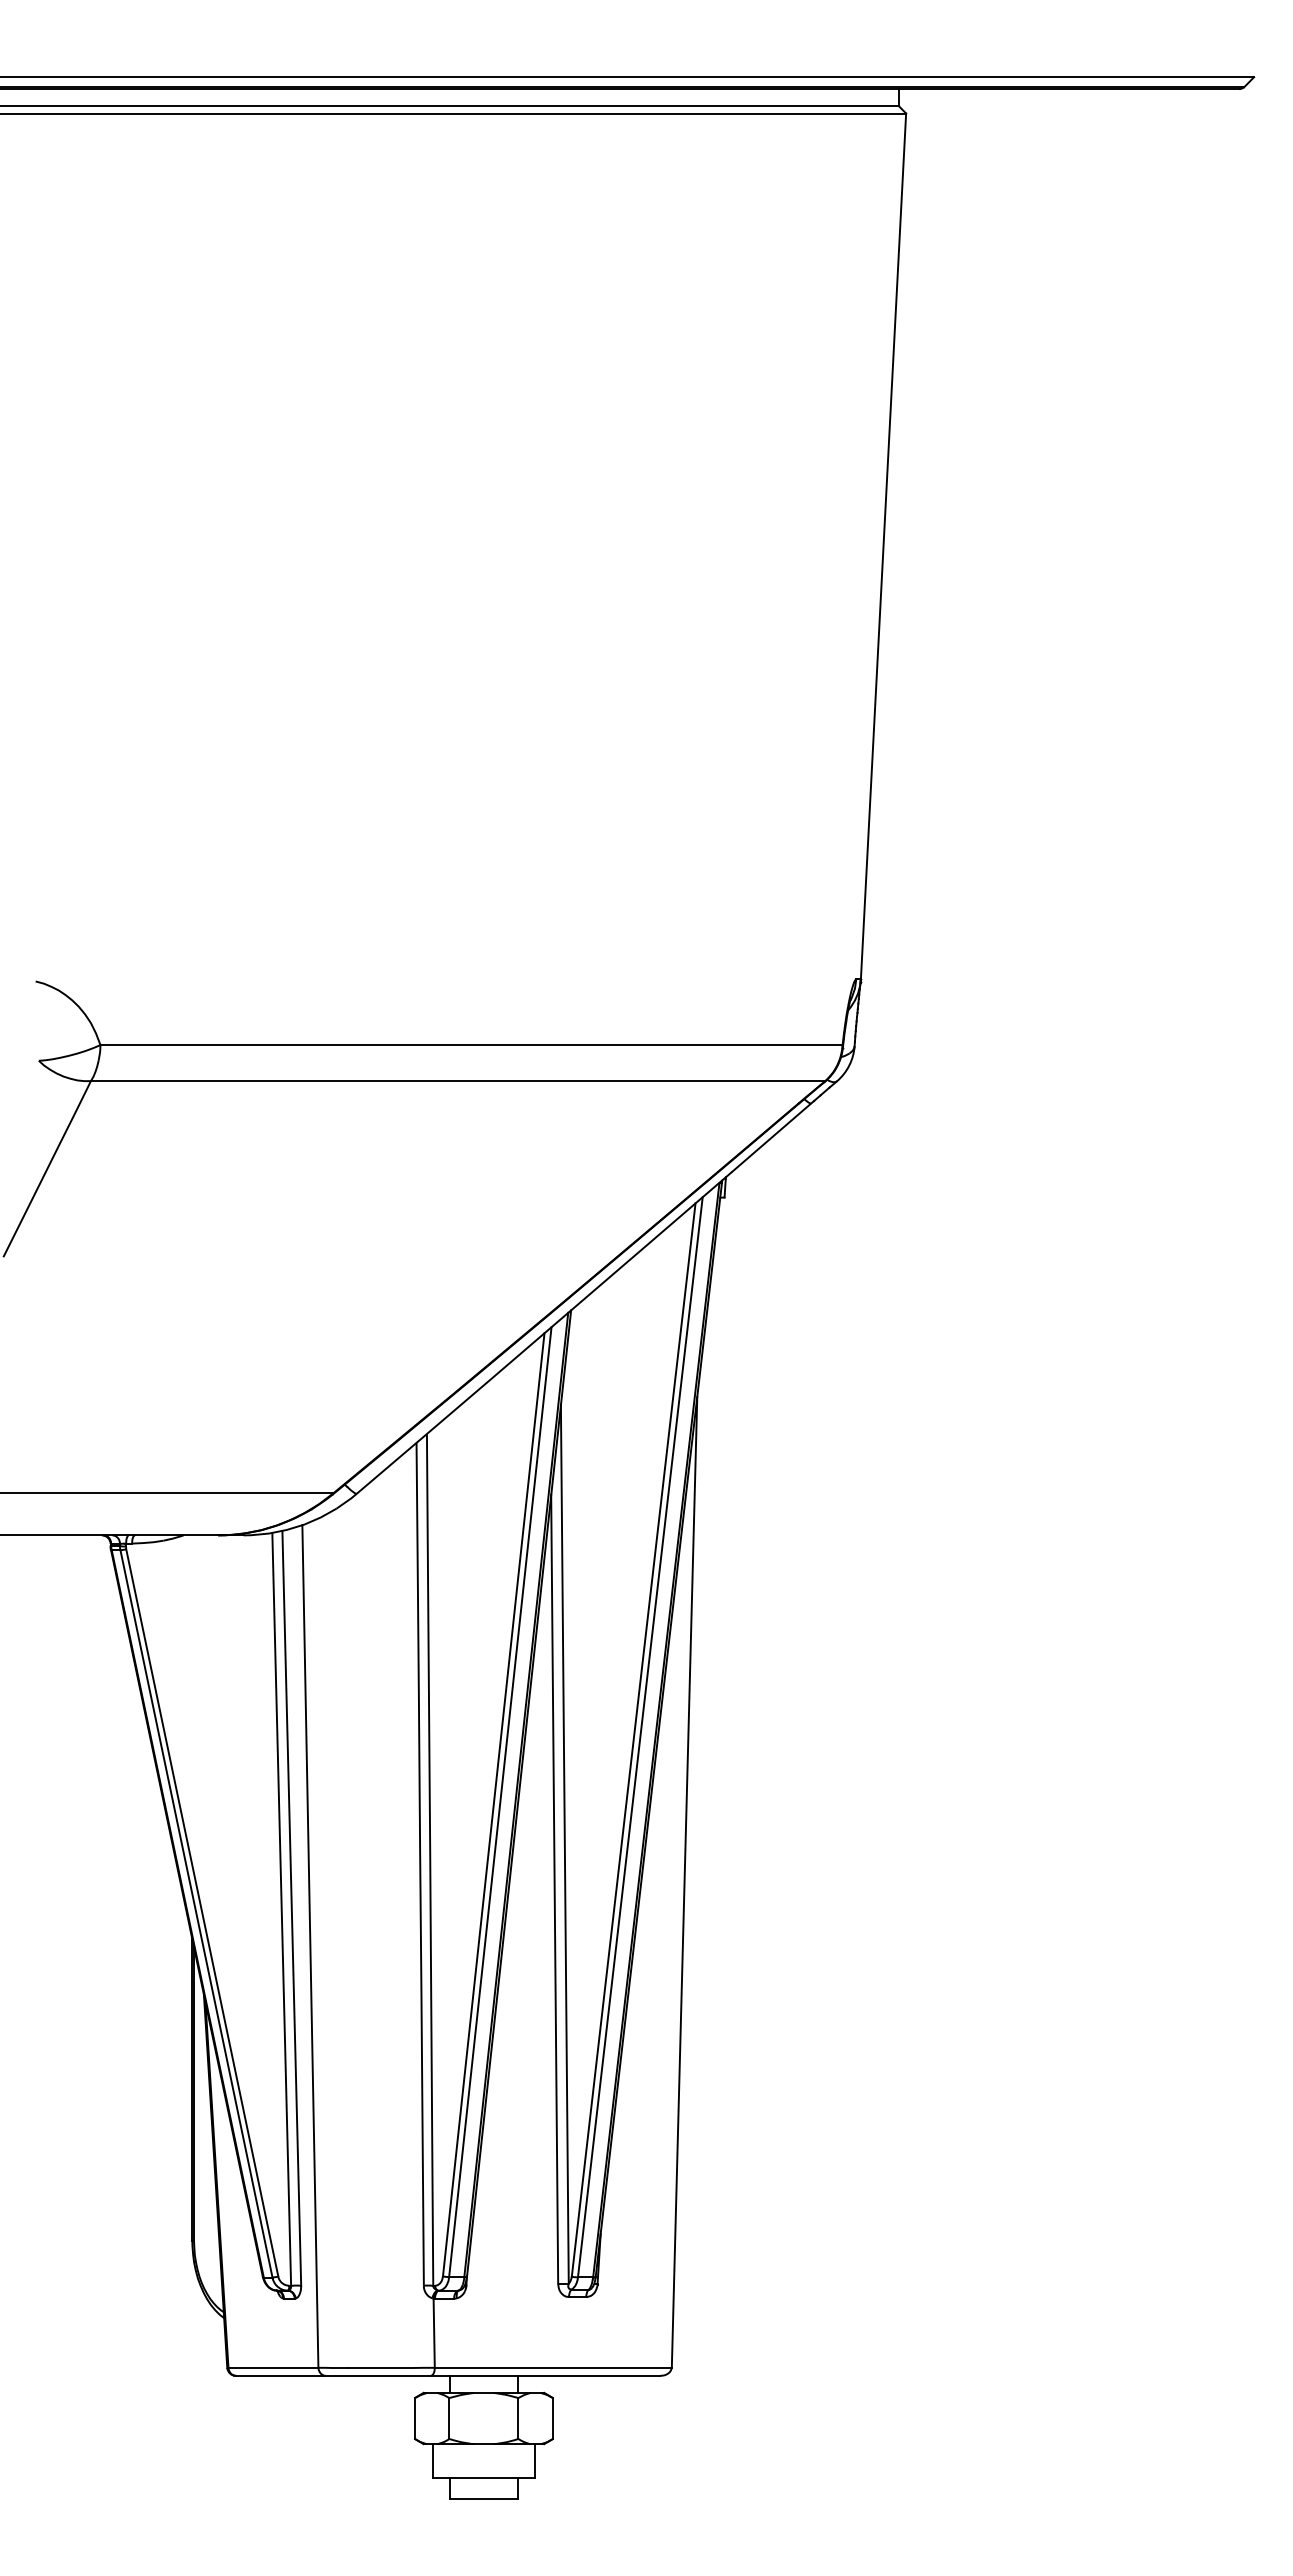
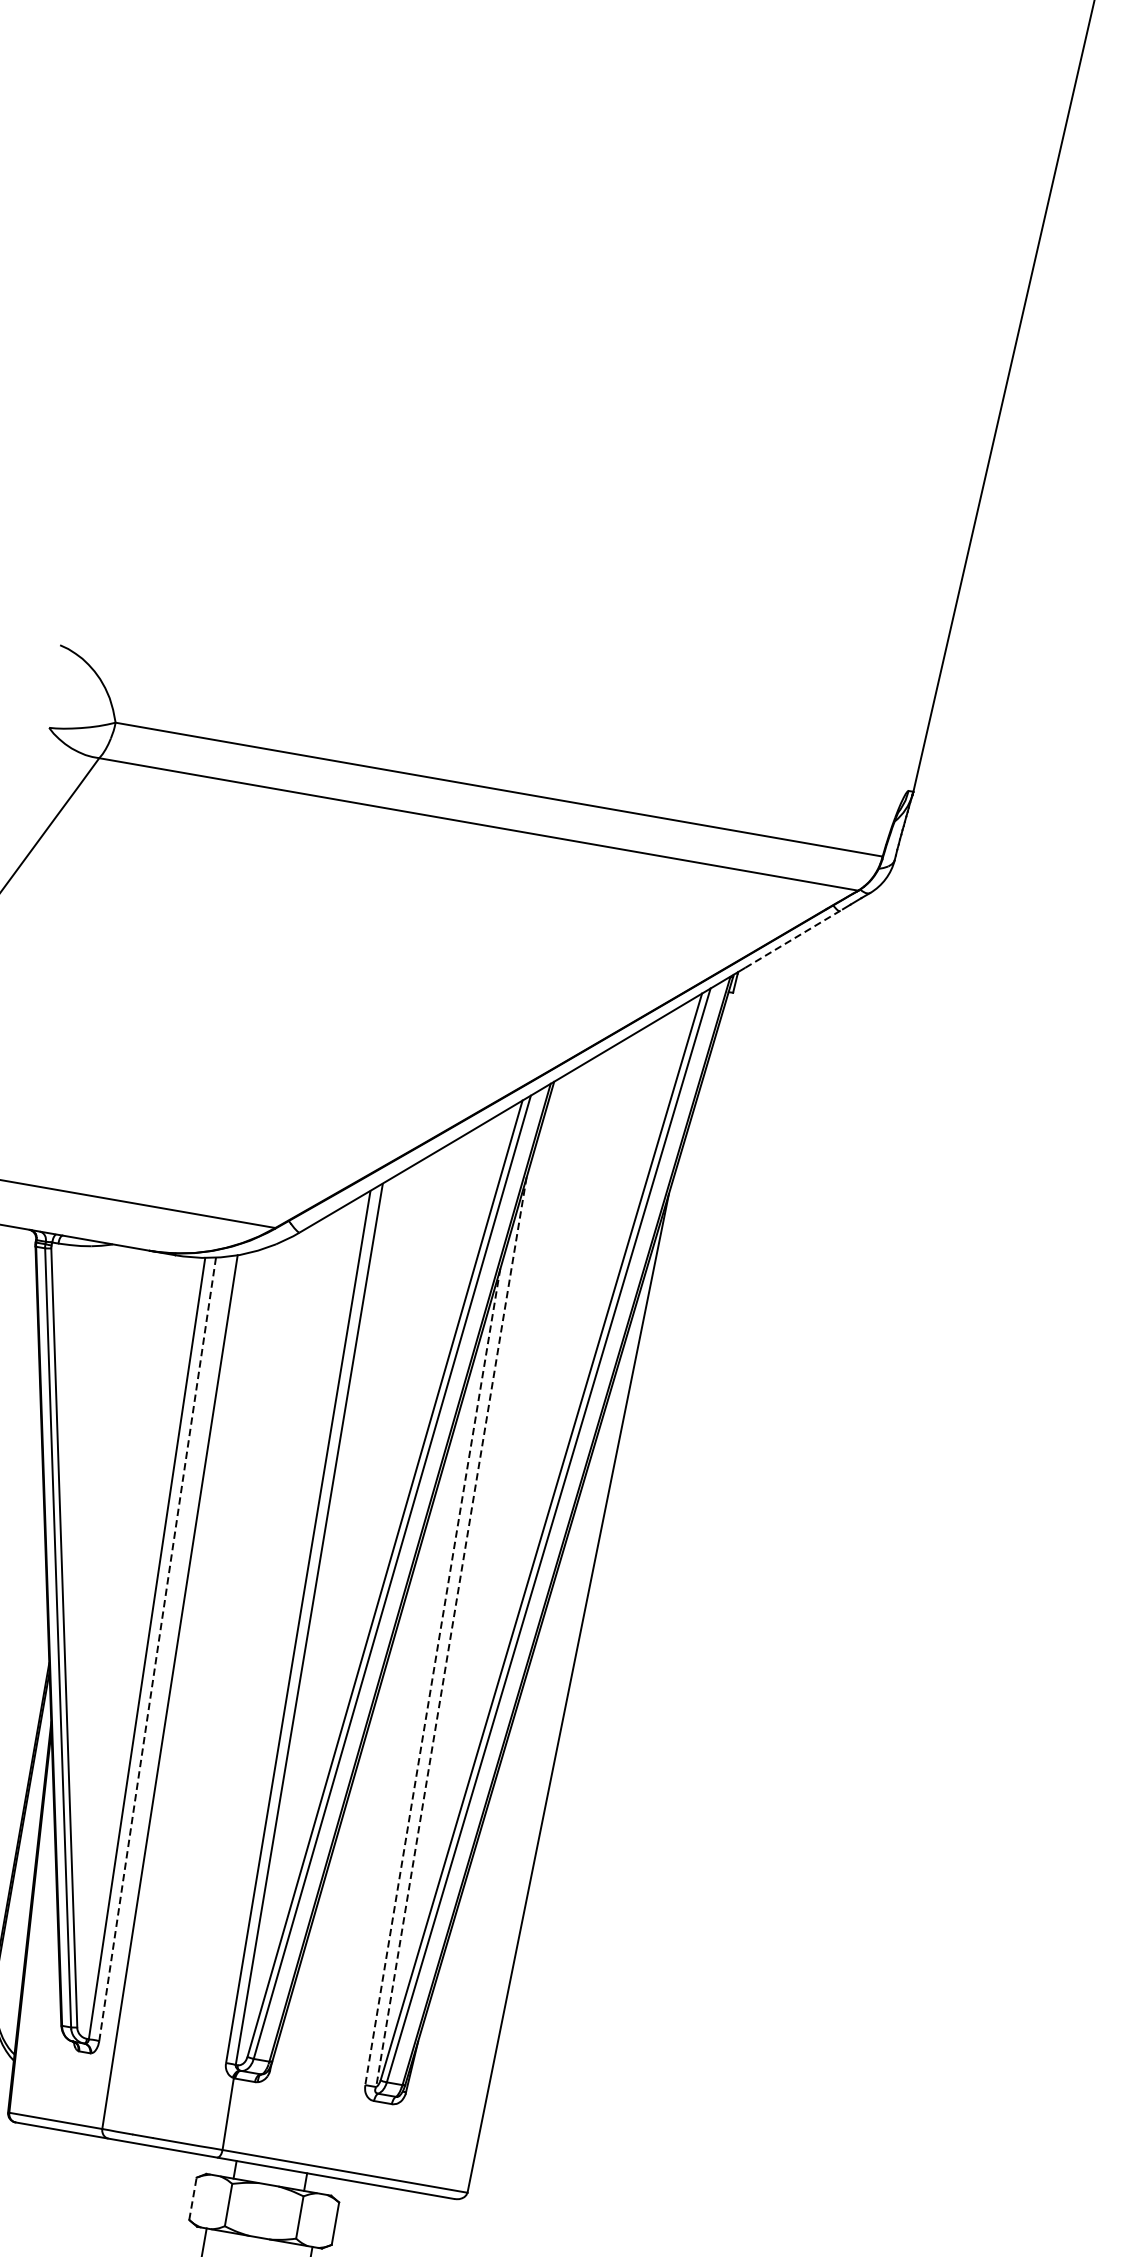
line: (773, 1136) -> (794, 938), solid -> dashed
line: (564, 1844) -> (451, 1632), solid -> dashed
line: (554, 1889) -> (432, 1677), solid -> dashed
line: (291, 1908) -> (157, 1649), solid -> dashed
line: (415, 2418) -> (193, 2198), solid -> dashed

